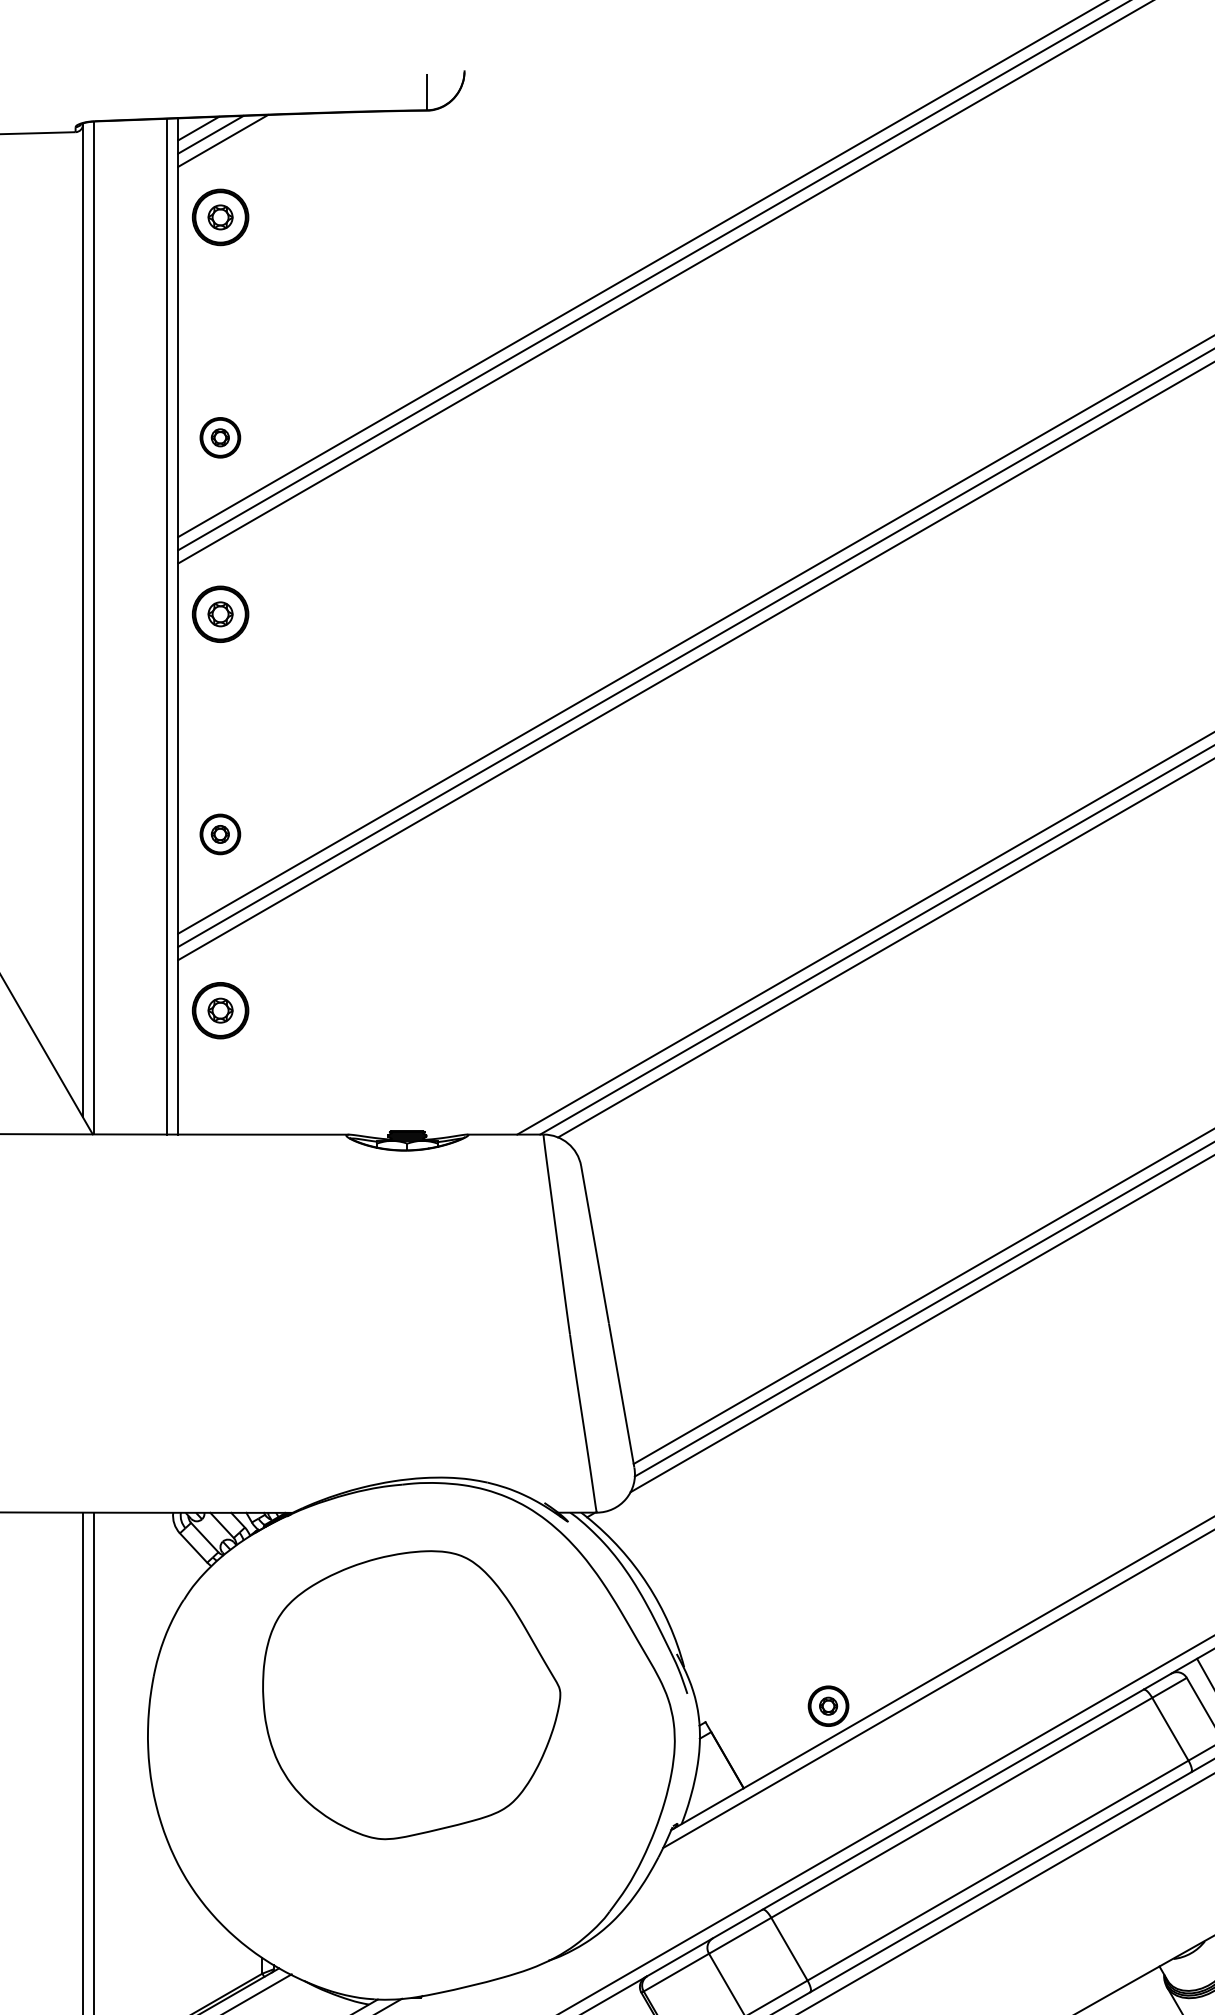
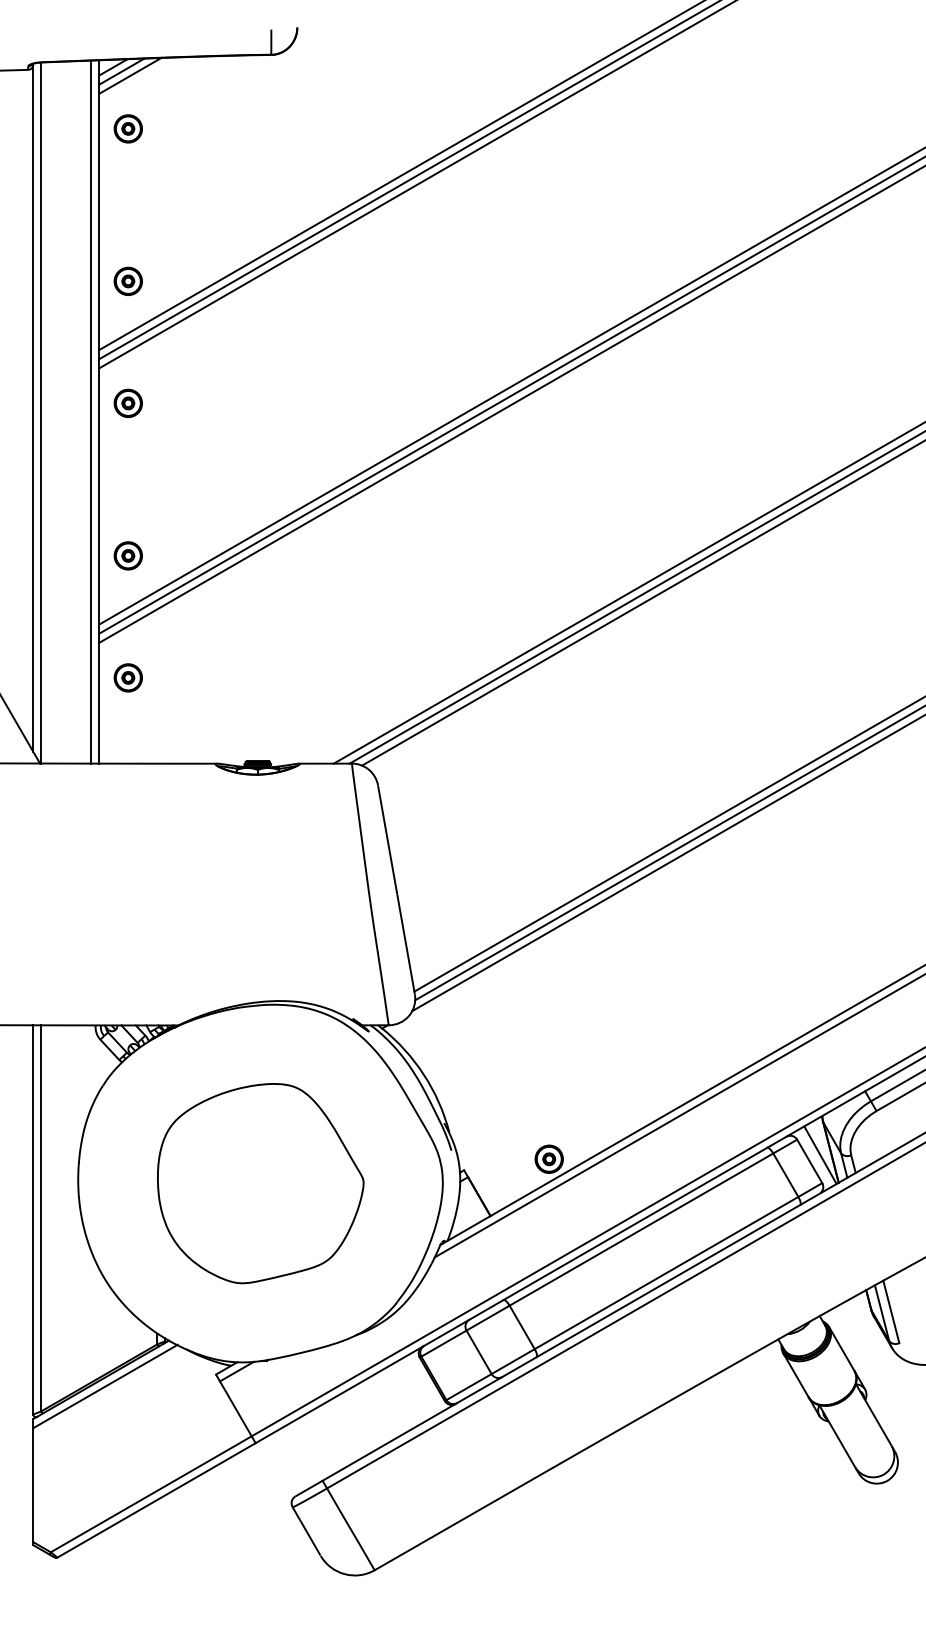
part: (219, 216) -> (127, 128), size x0.71
part: (219, 612) -> (127, 402), size x0.71
part: (219, 1010) -> (127, 677), size x0.71
part: (411, 1694) -> (260, 1183), moved

